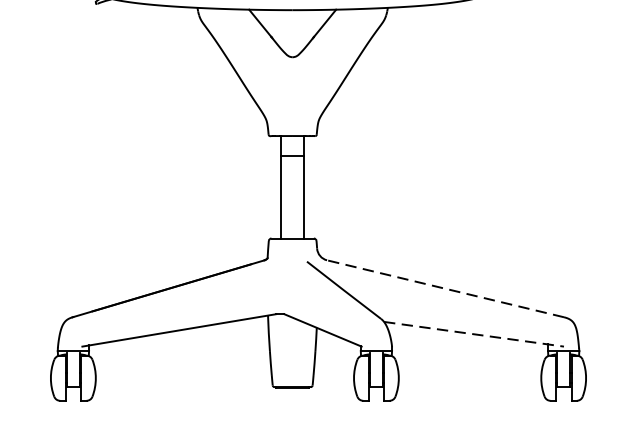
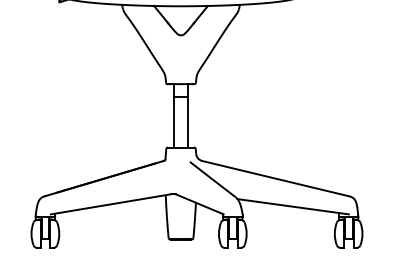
line: (445, 288) -> (275, 178), dashed -> solid
line: (474, 333) -> (293, 206), dashed -> solid

